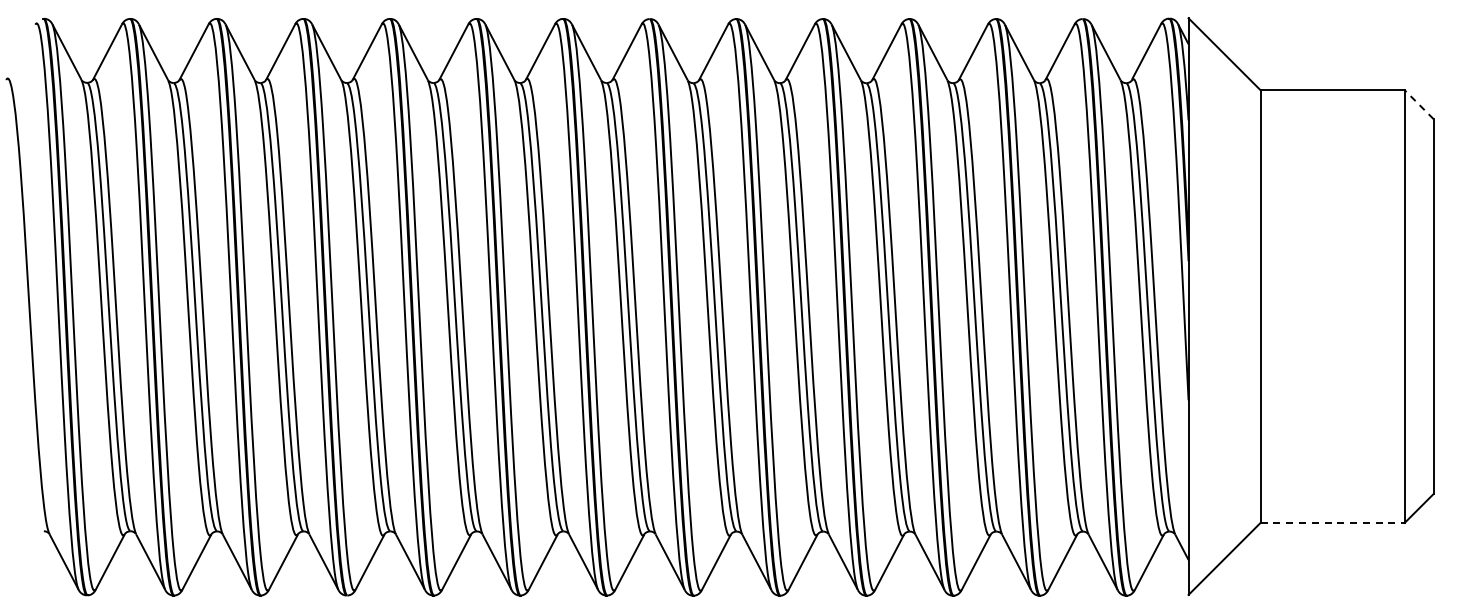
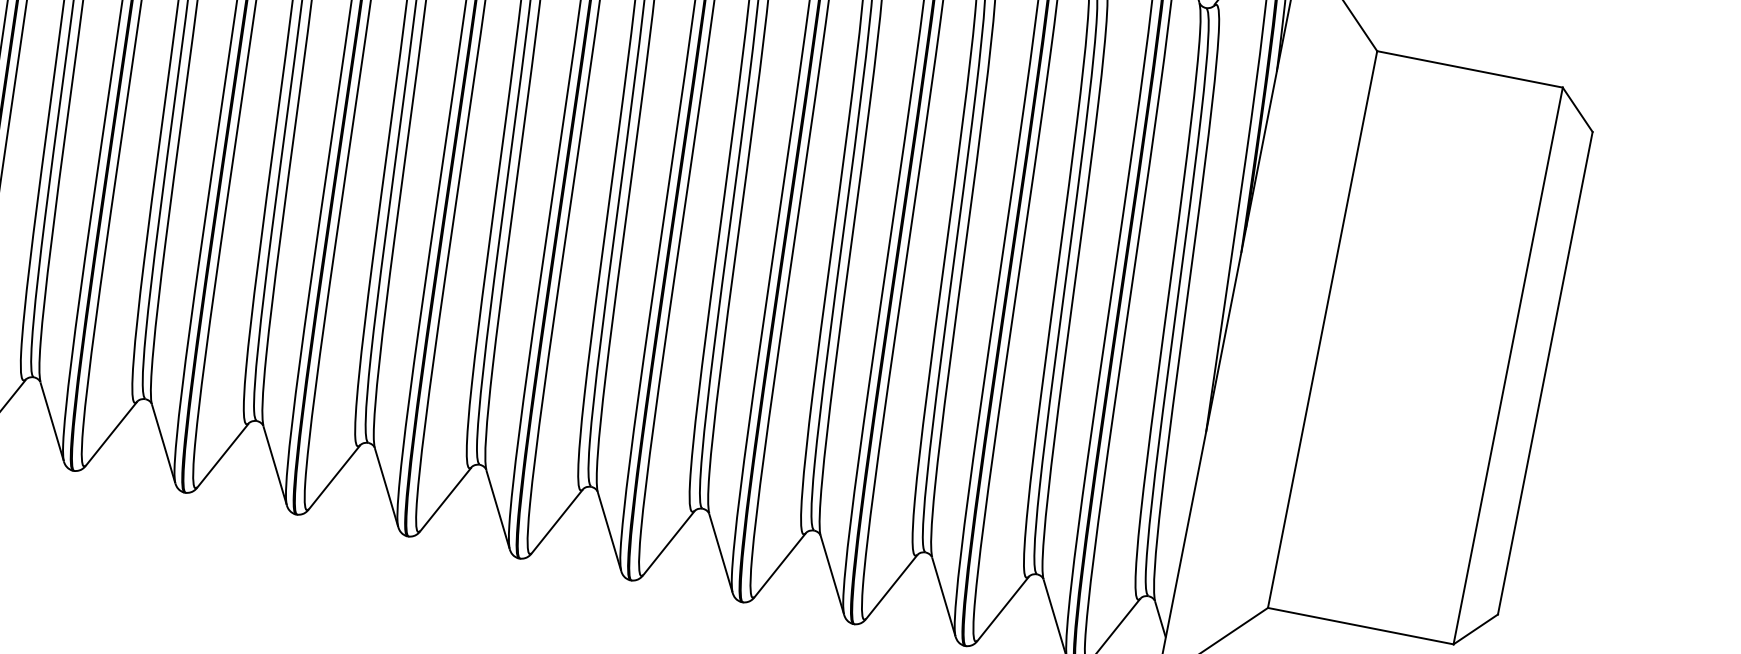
line: (1418, 104) -> (1576, 109), dashed -> solid
line: (1333, 522) -> (1361, 625), dashed -> solid

